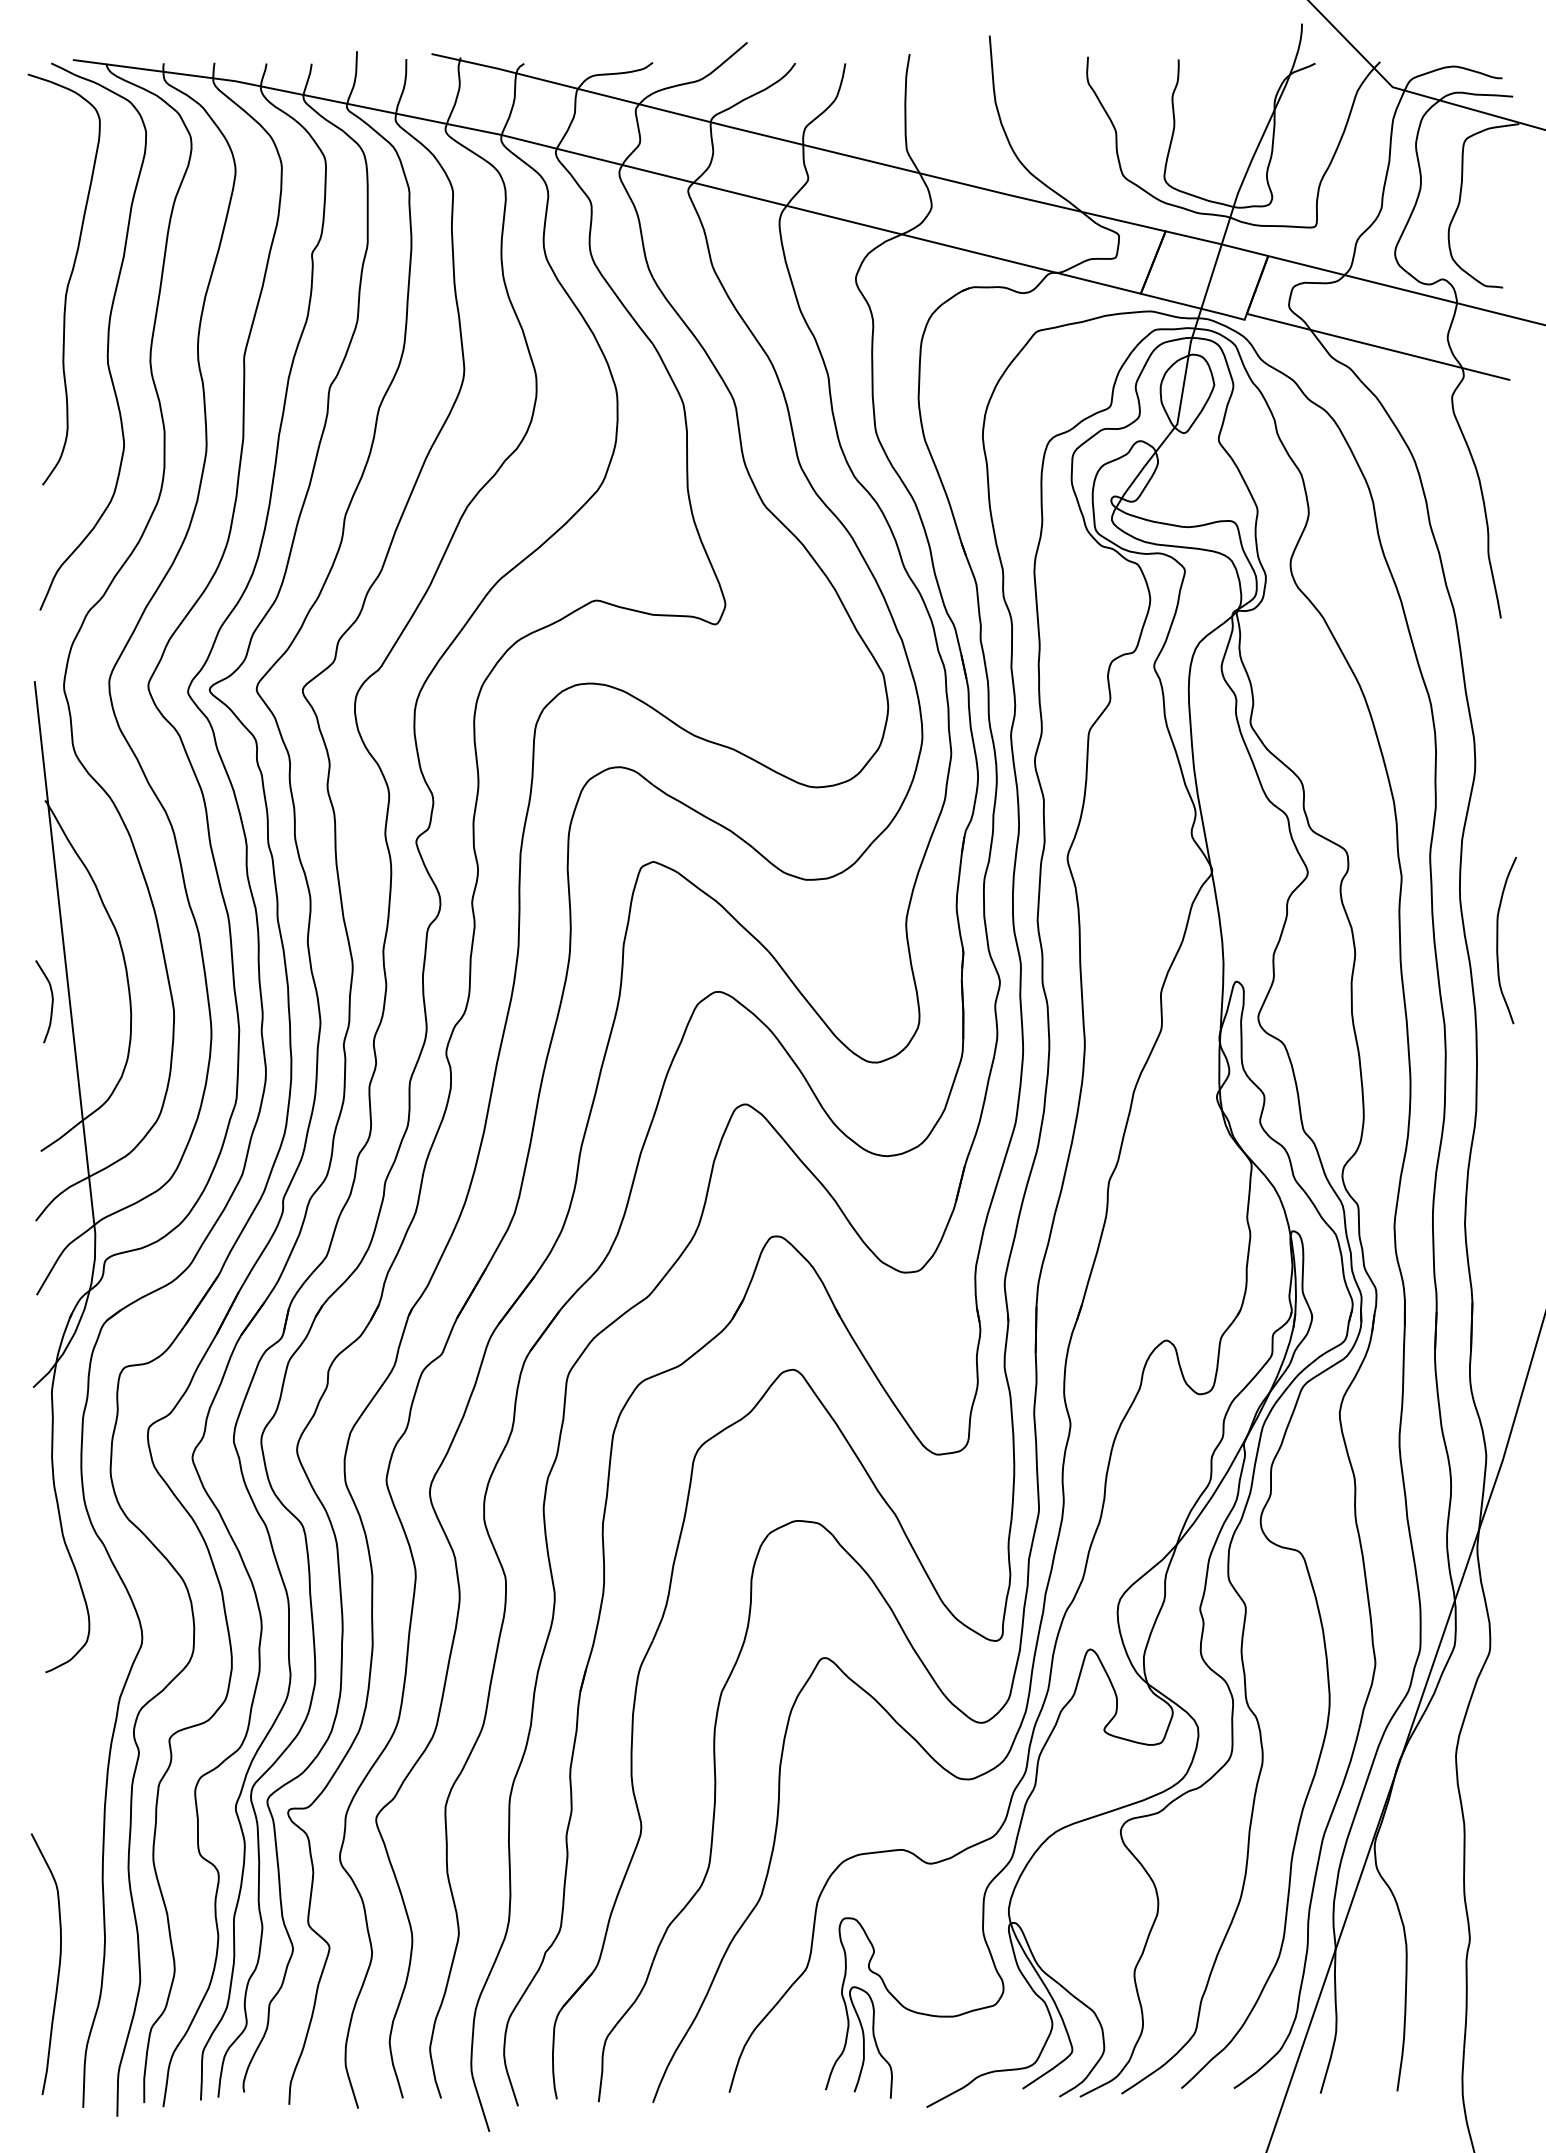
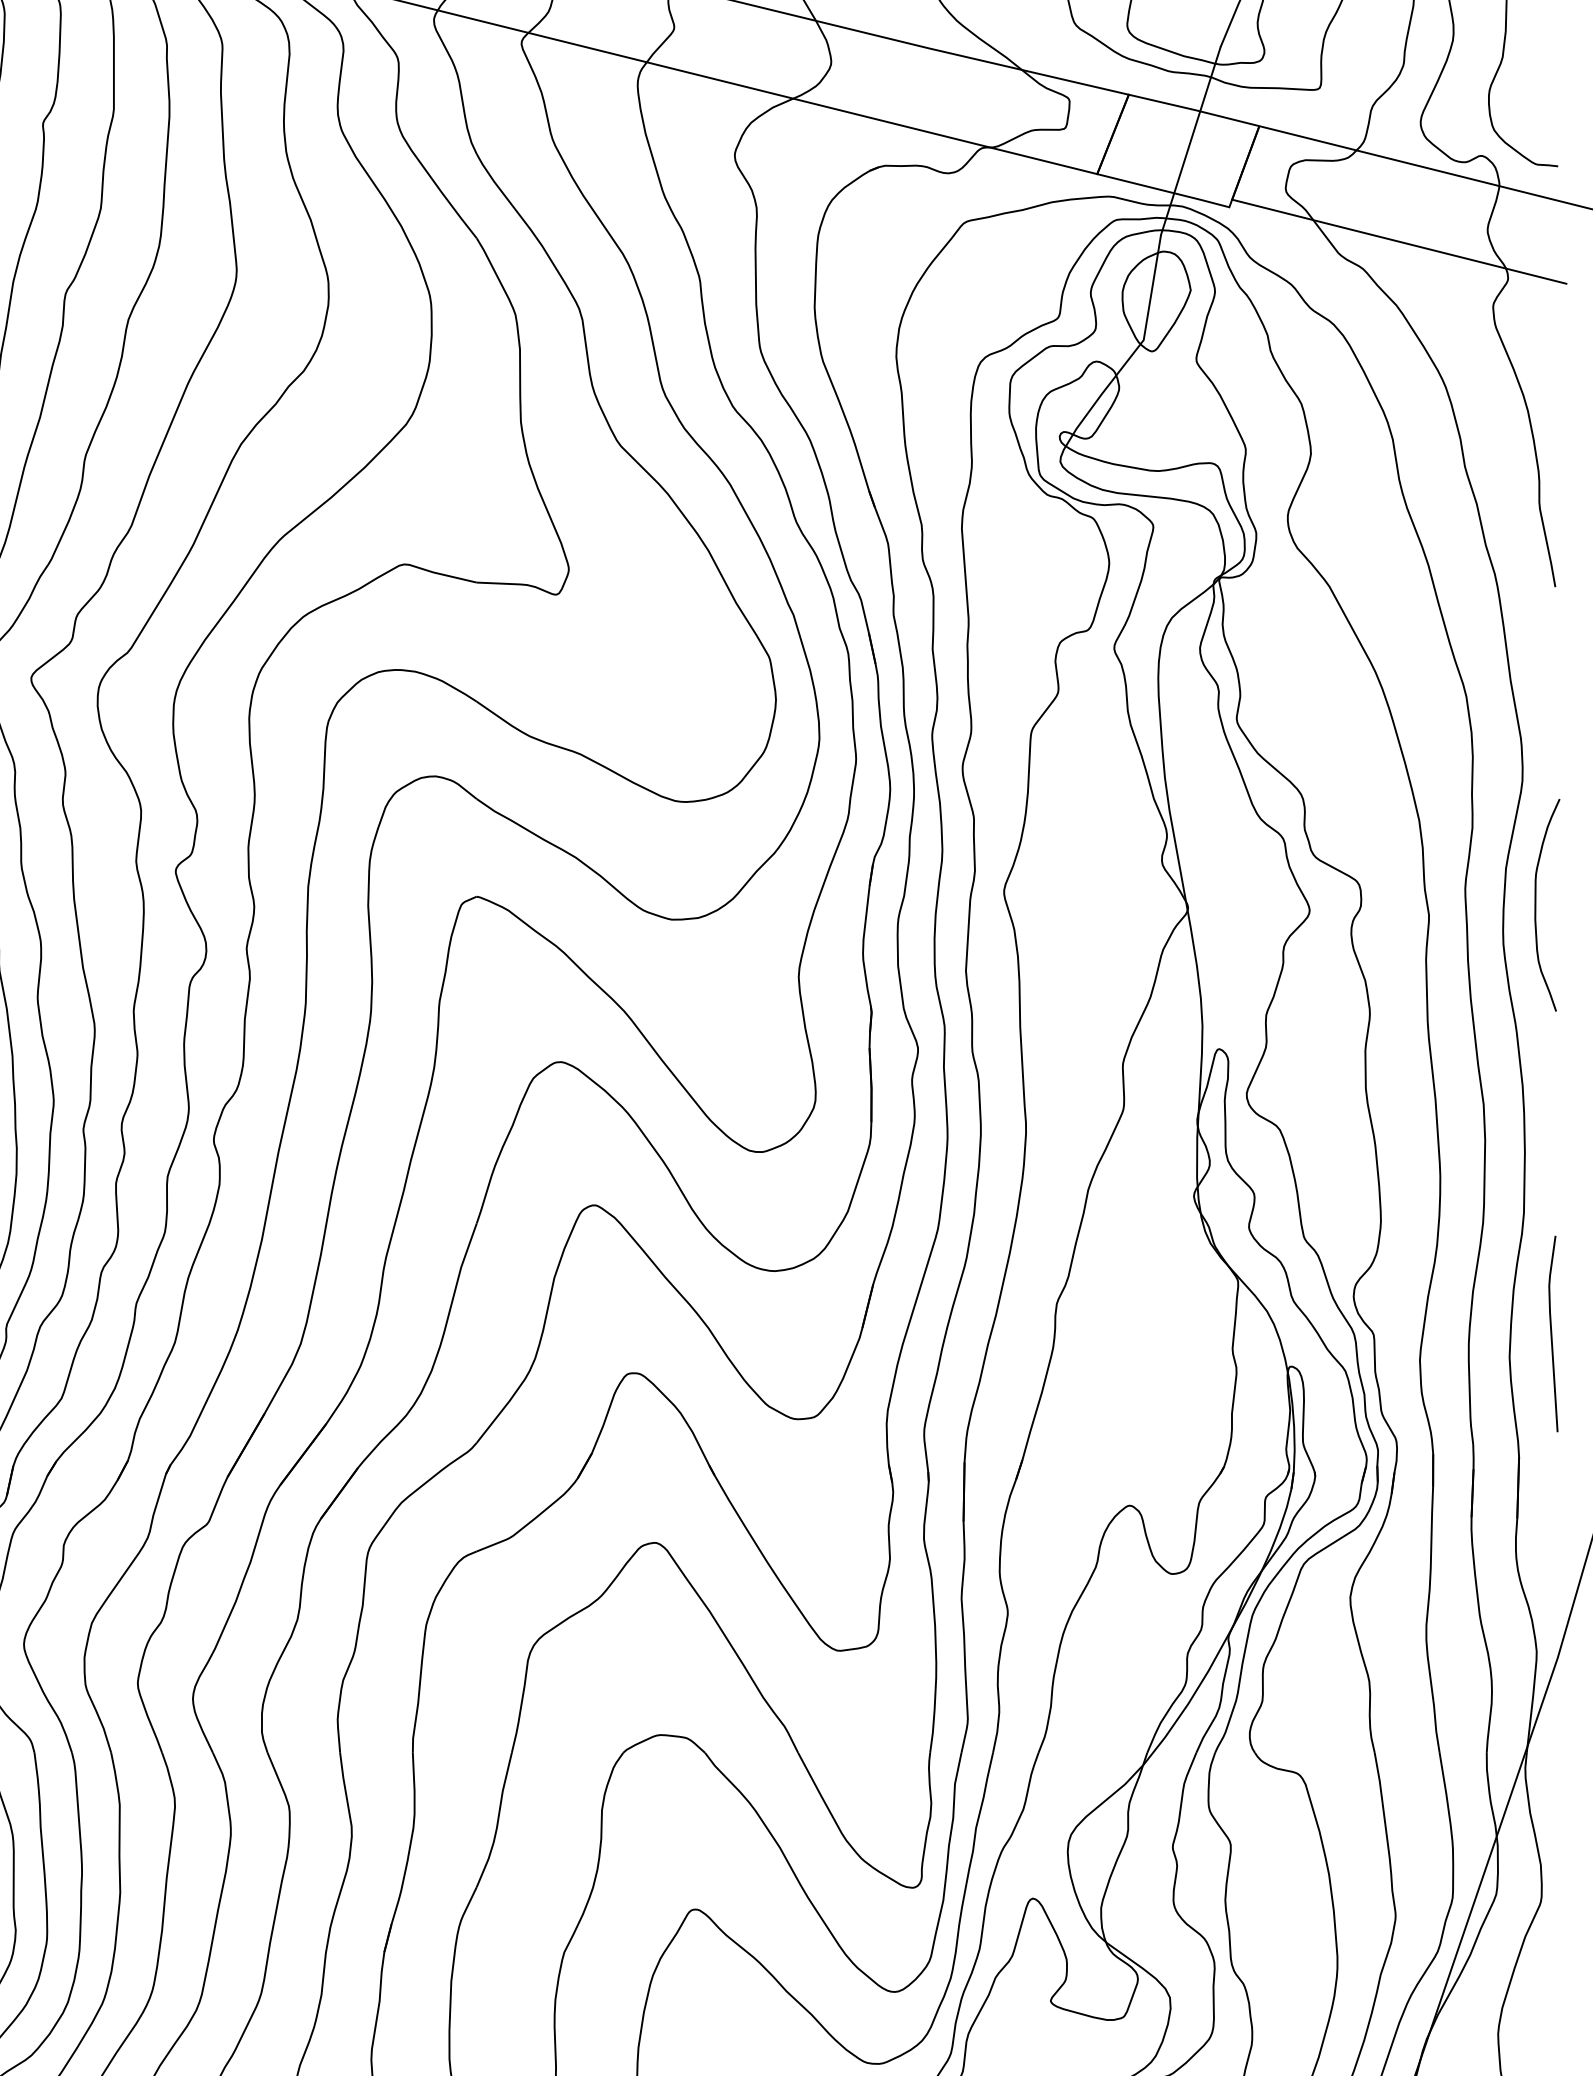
curve: (1498, 940) -> (1536, 905), moved
line: (1498, 1205) -> (1552, 1333), added

